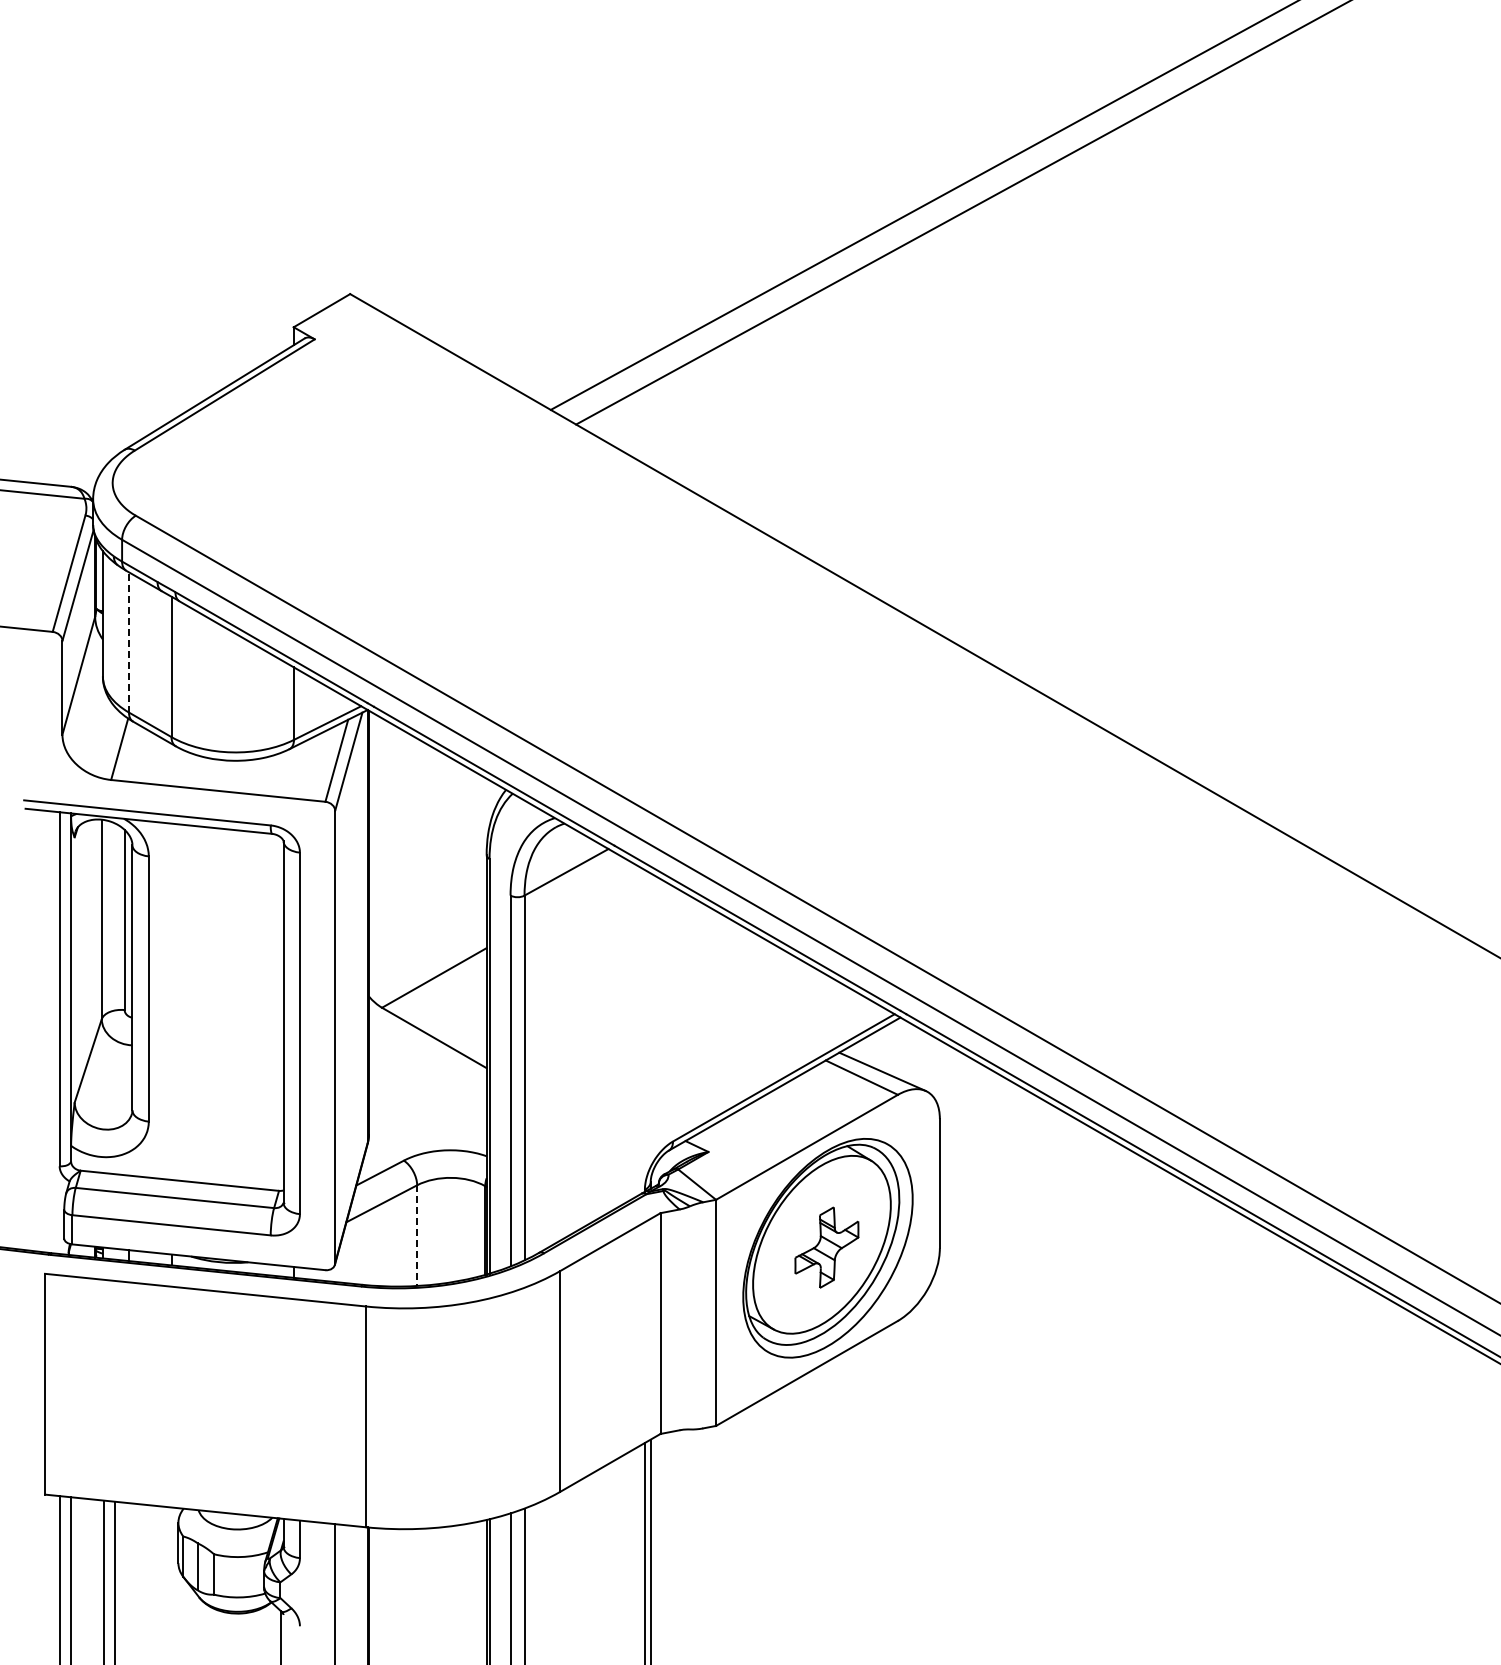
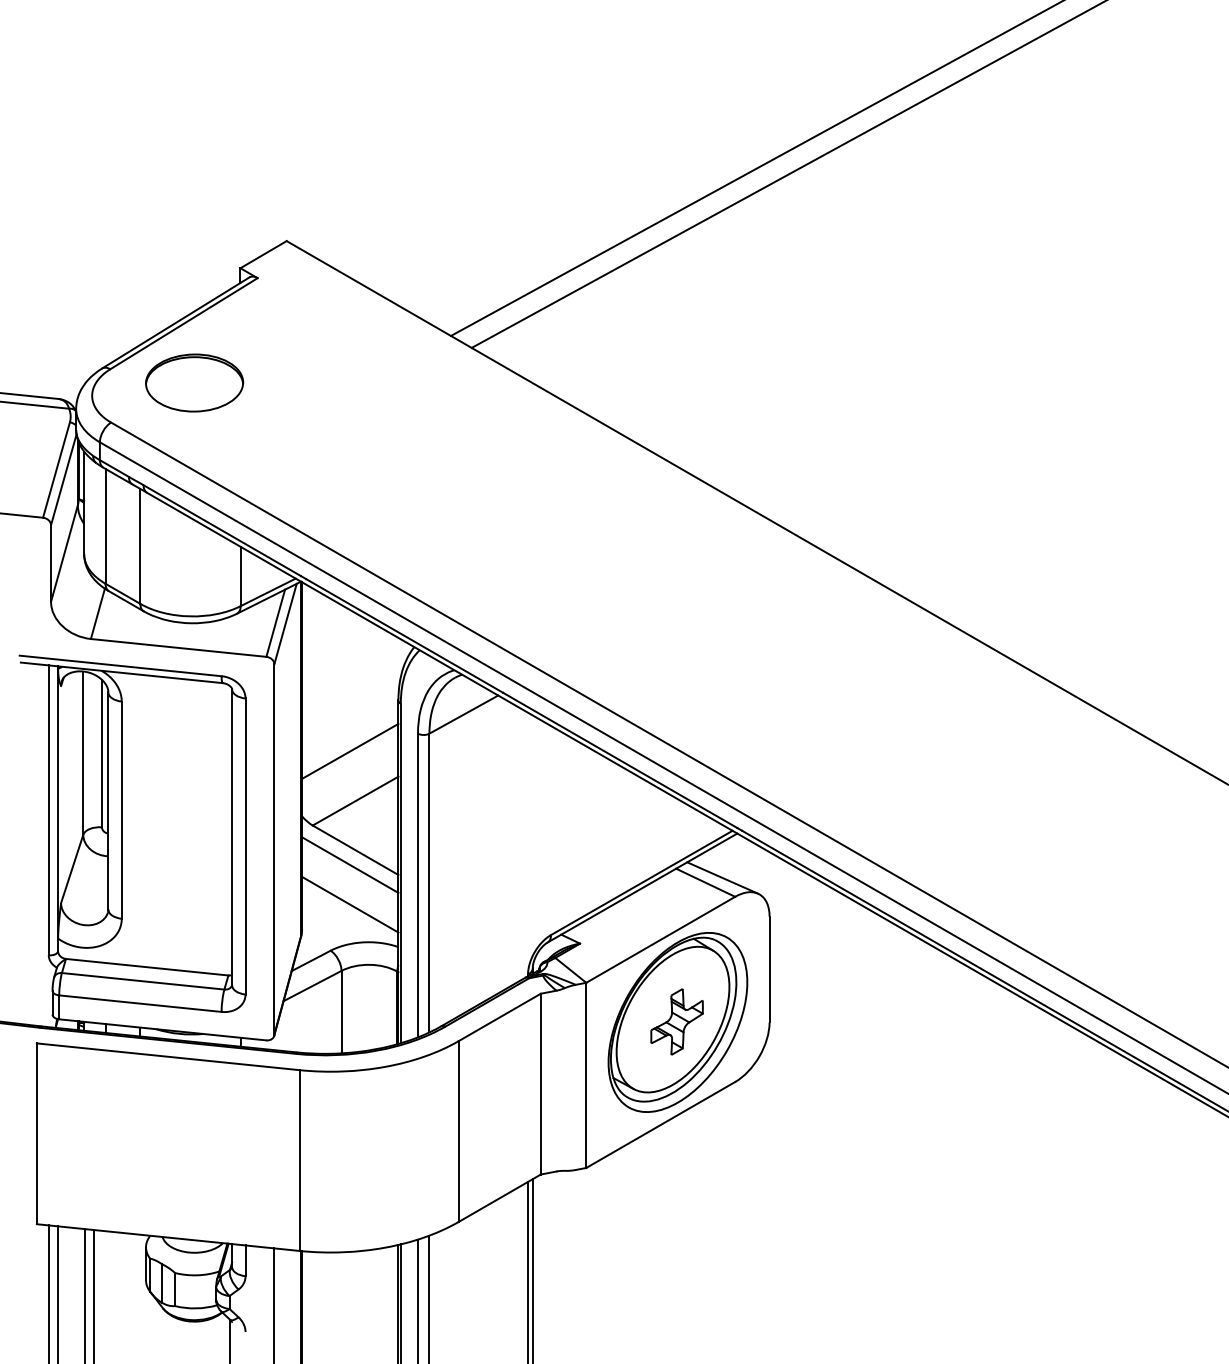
part: (237, 467) -> (194, 383), added
line: (128, 641) -> (105, 525), dashed -> solid
line: (427, 916) -> (349, 750), added
line: (427, 1056) -> (349, 865), added
line: (427, 1104) -> (349, 904), added
line: (417, 1236) -> (341, 1012), dashed -> solid

